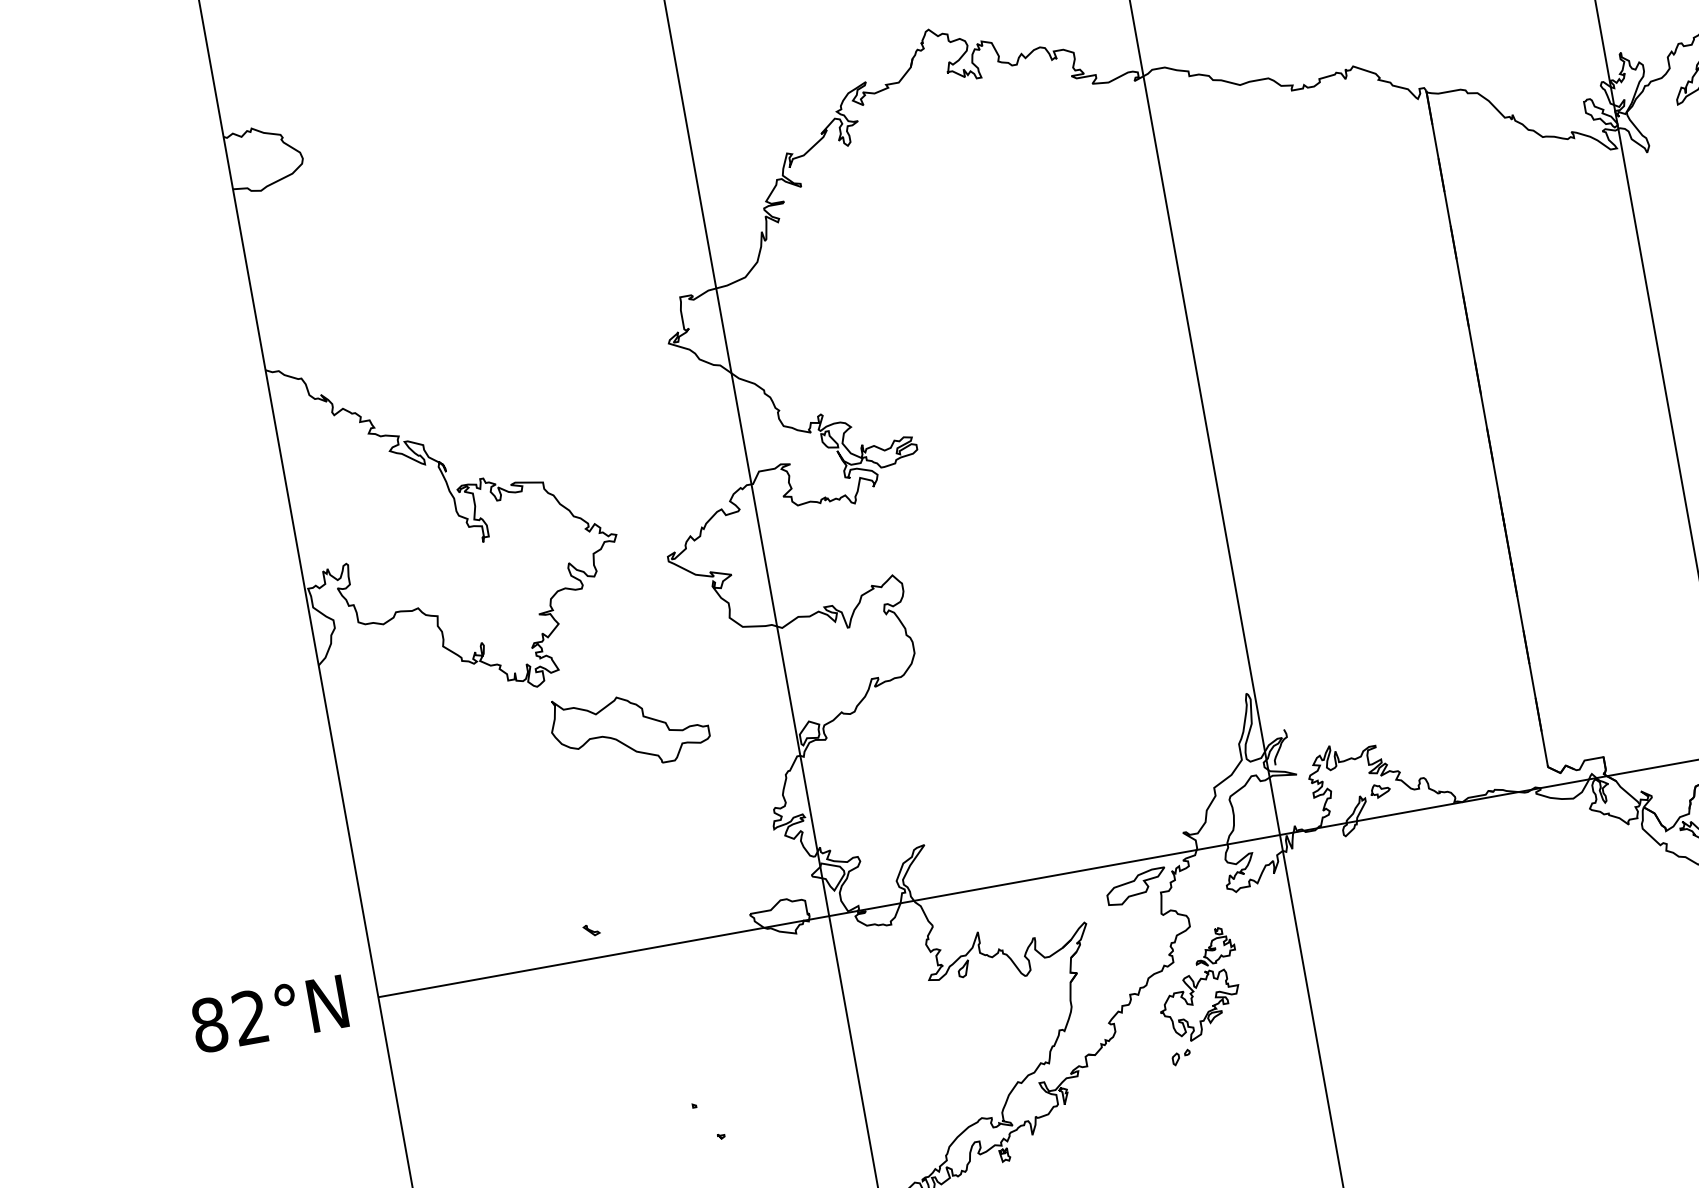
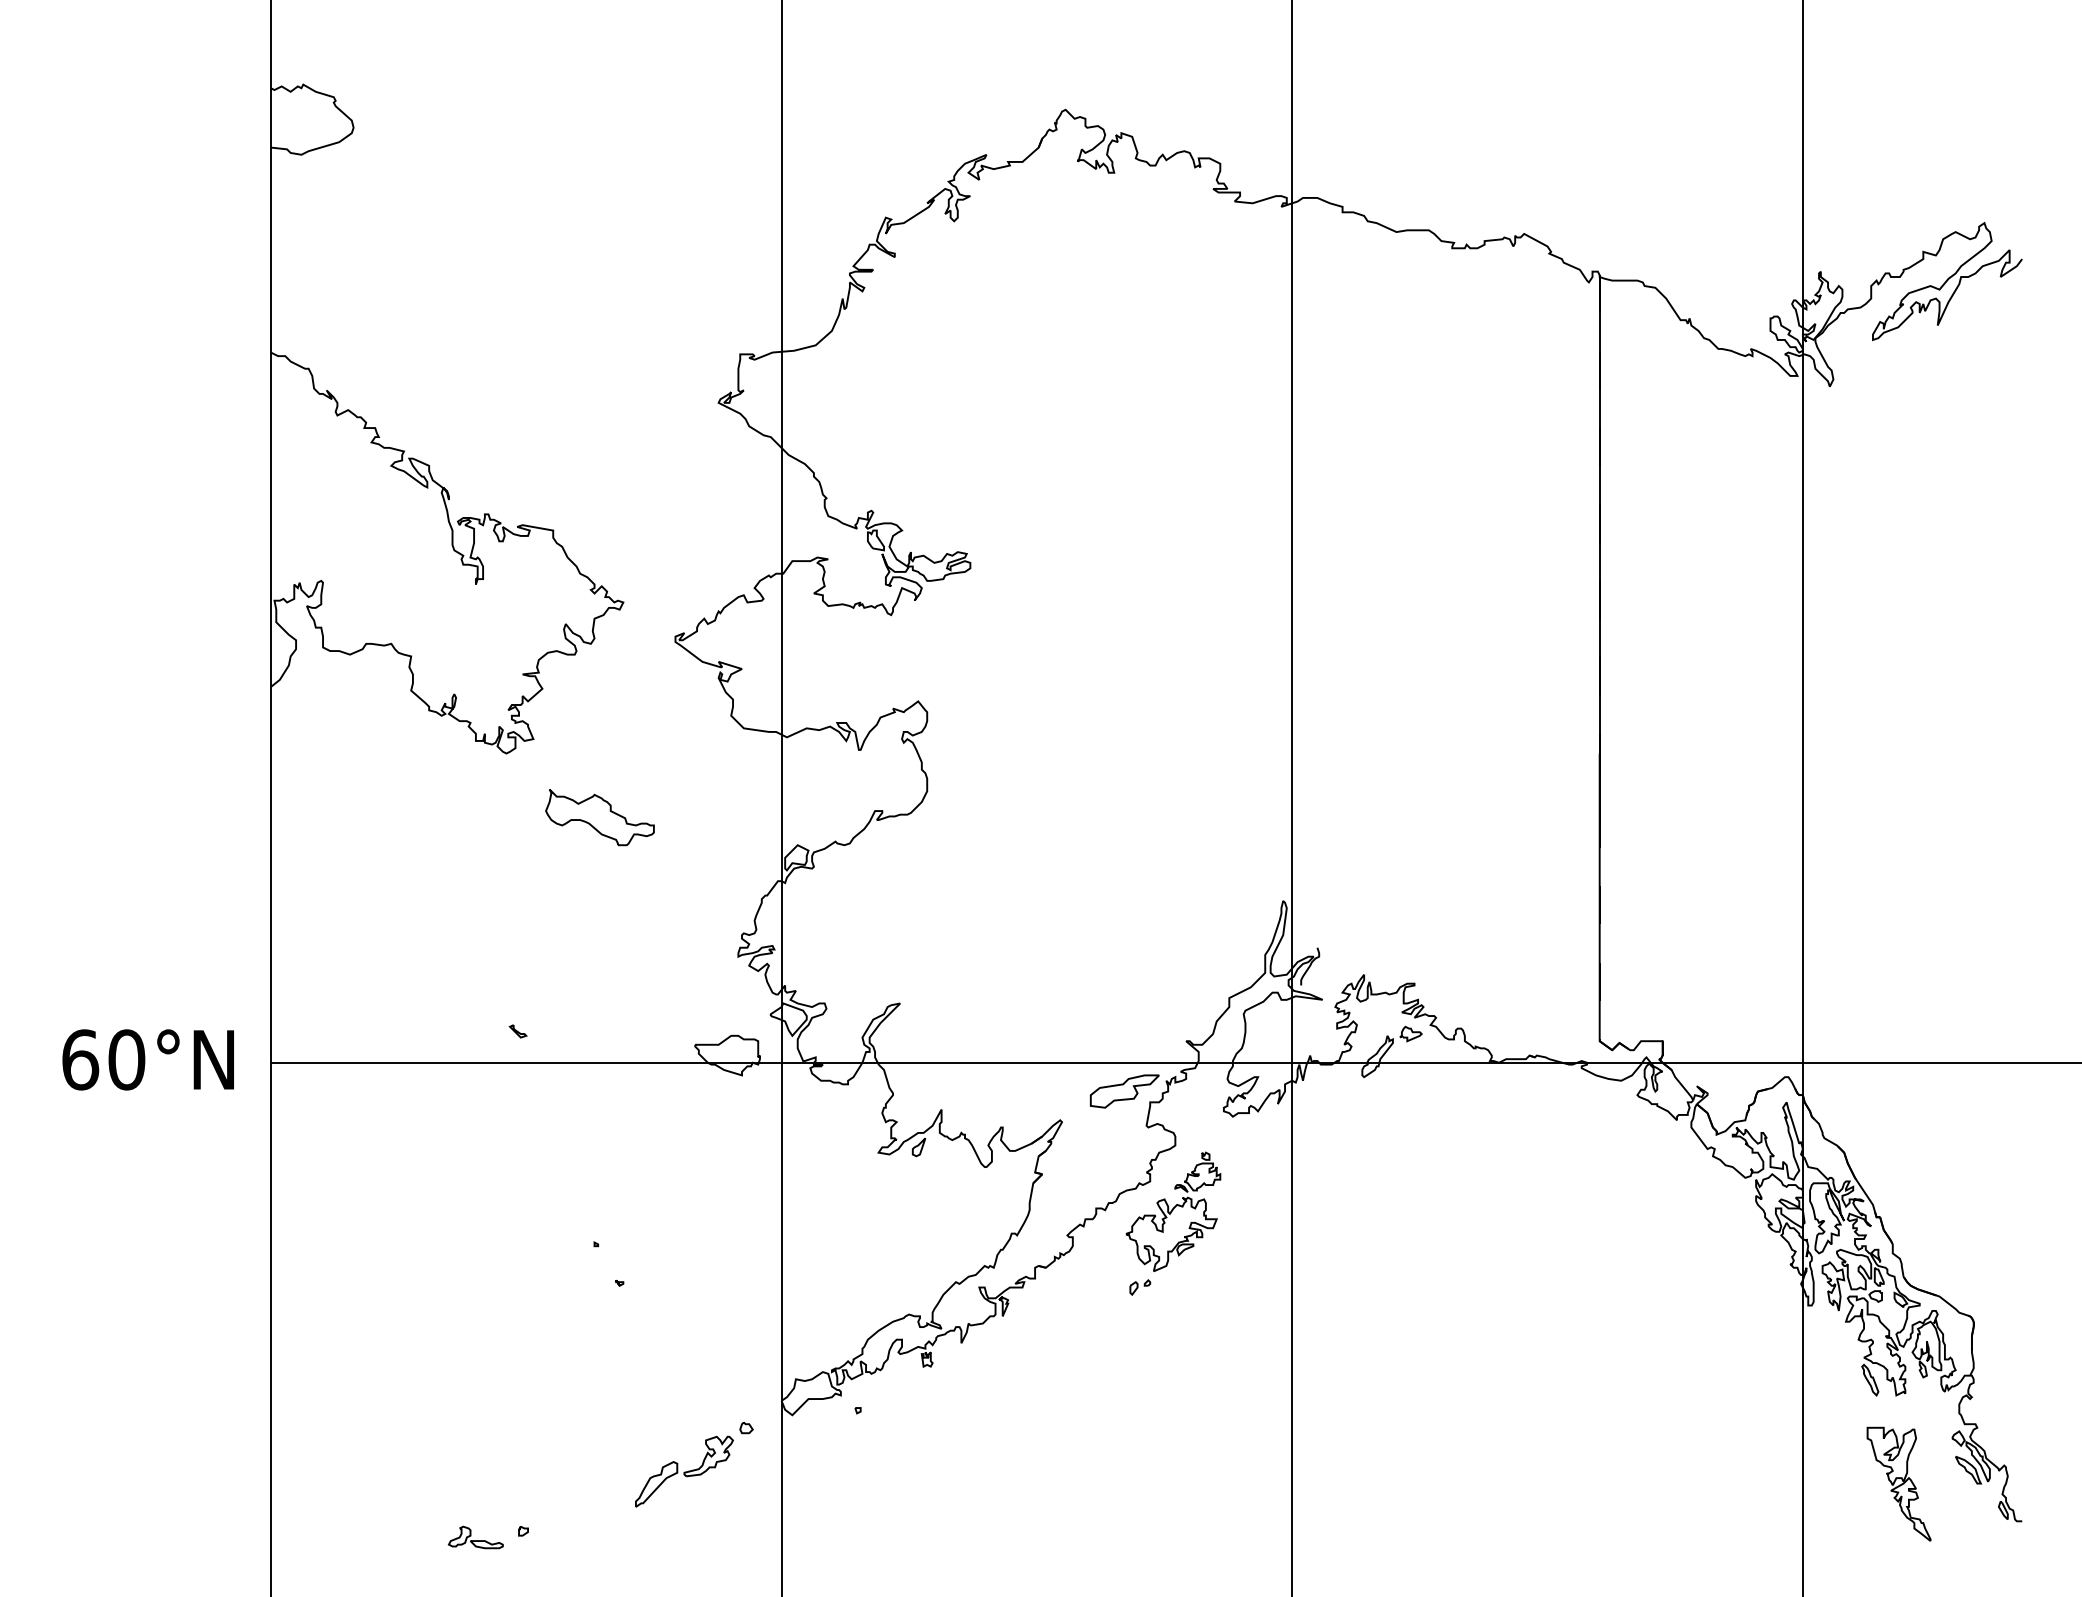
part: (629, 728) -> (599, 817), size x0.62
text: (230, 1020) -> (103, 1059), 82°N -> 60°N

